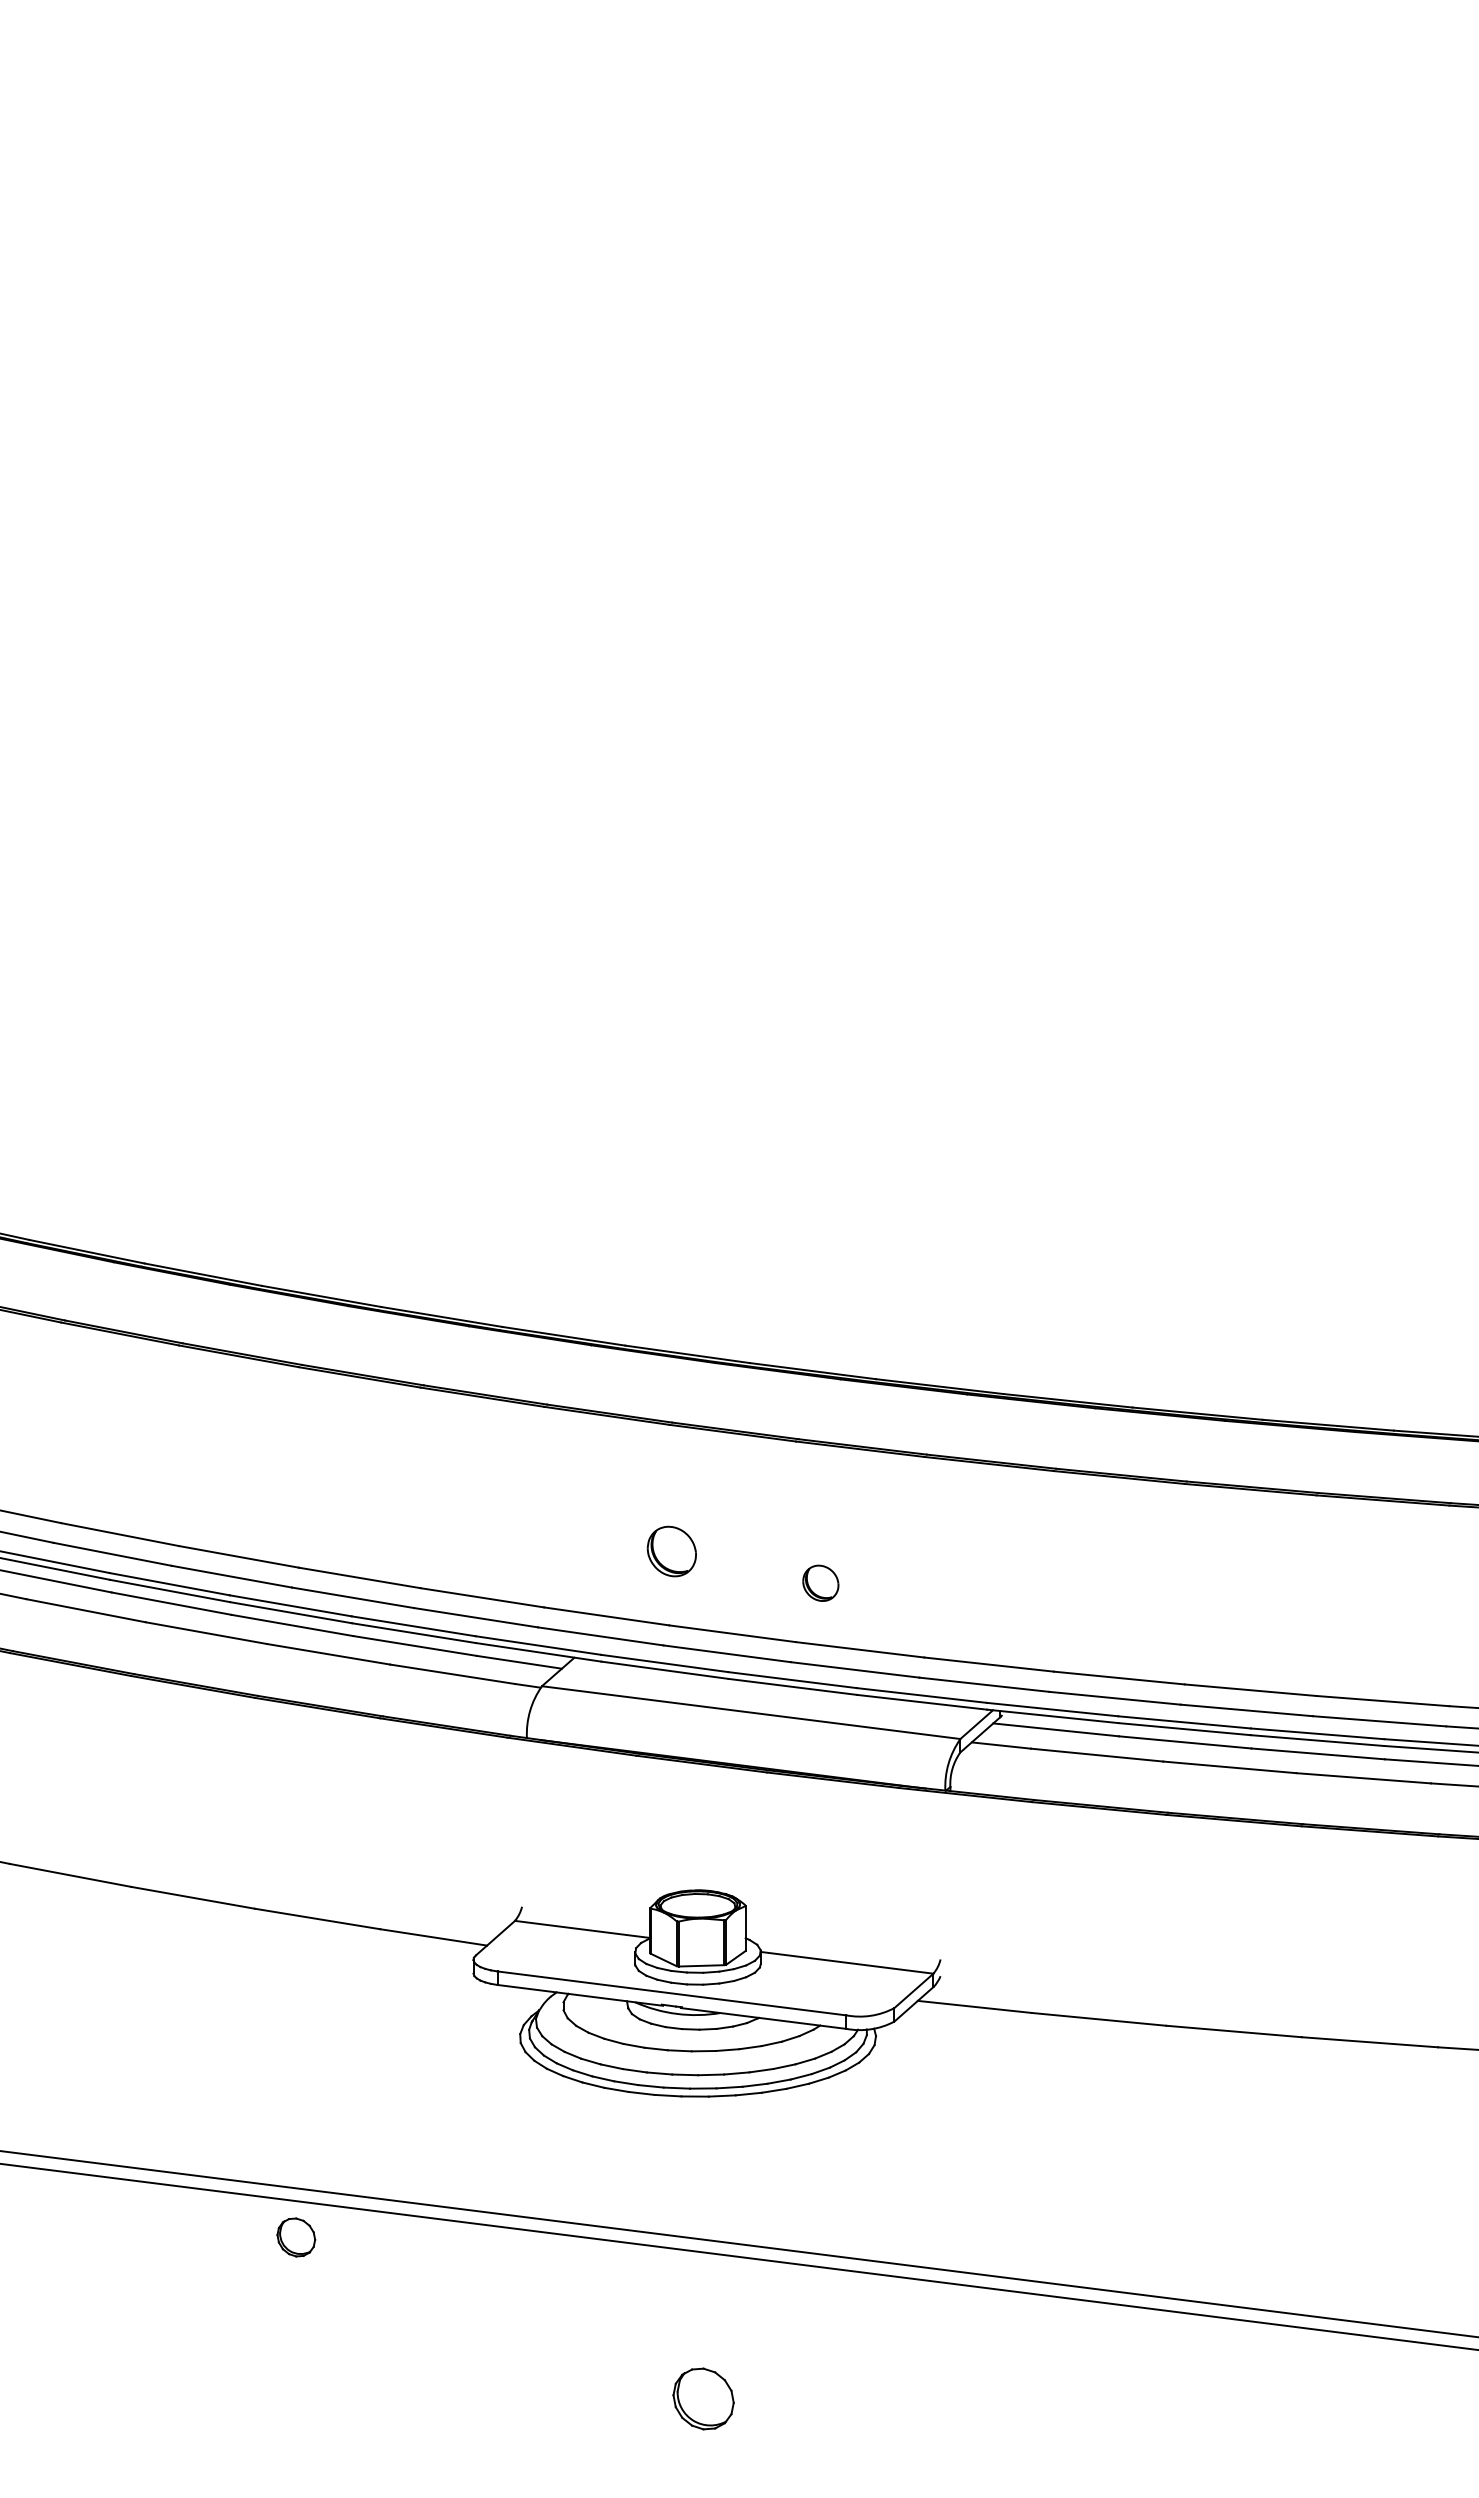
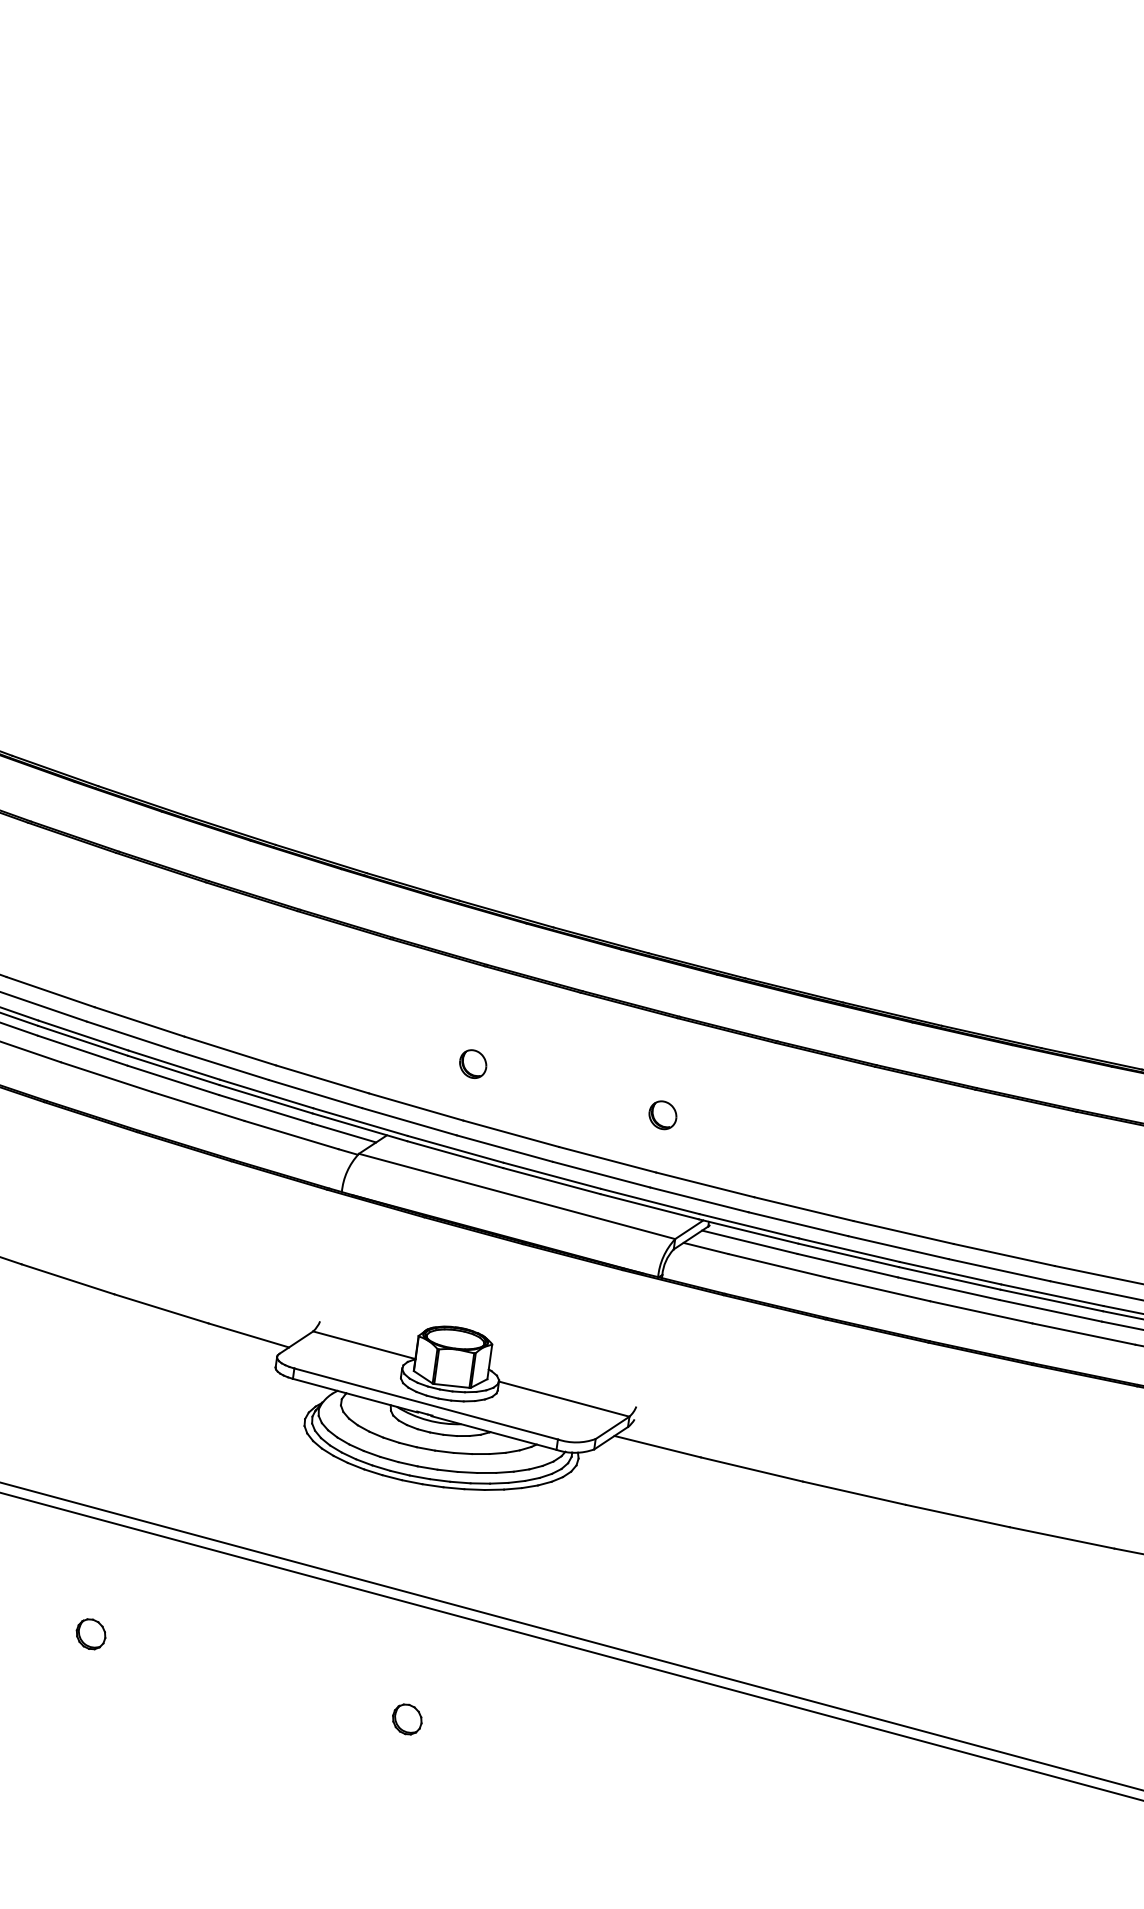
part: (671, 1551) -> (472, 1063), size x0.71
part: (820, 1582) -> (662, 1114), moved
part: (296, 2237) -> (91, 1634), moved
part: (703, 2399) -> (407, 1719), size x0.62

